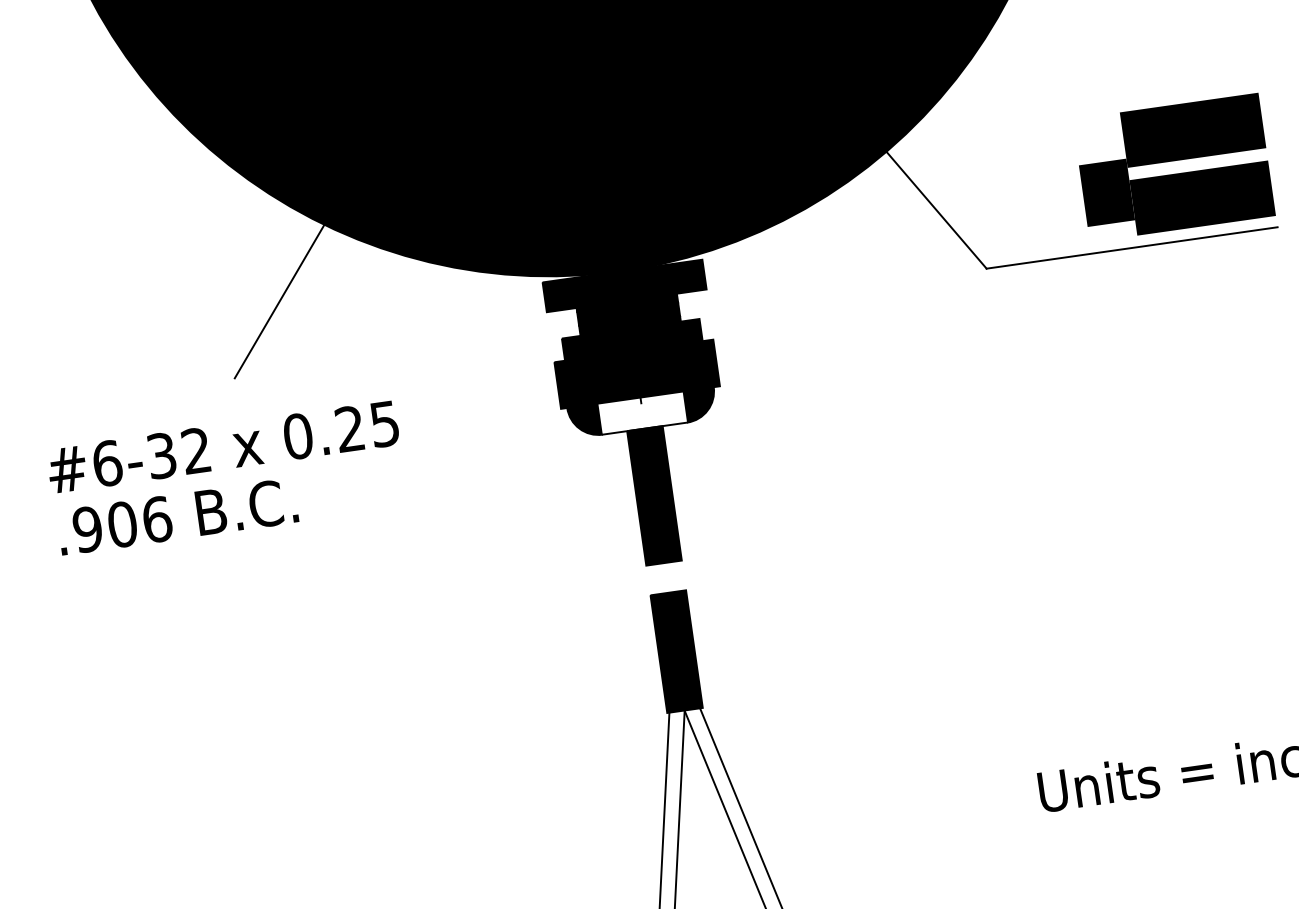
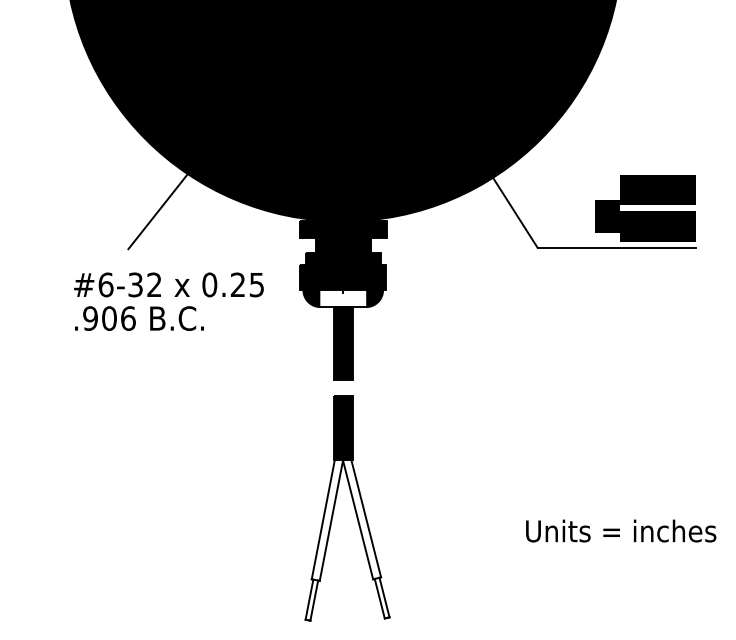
text: (226, 477) -> (168, 301), moved

